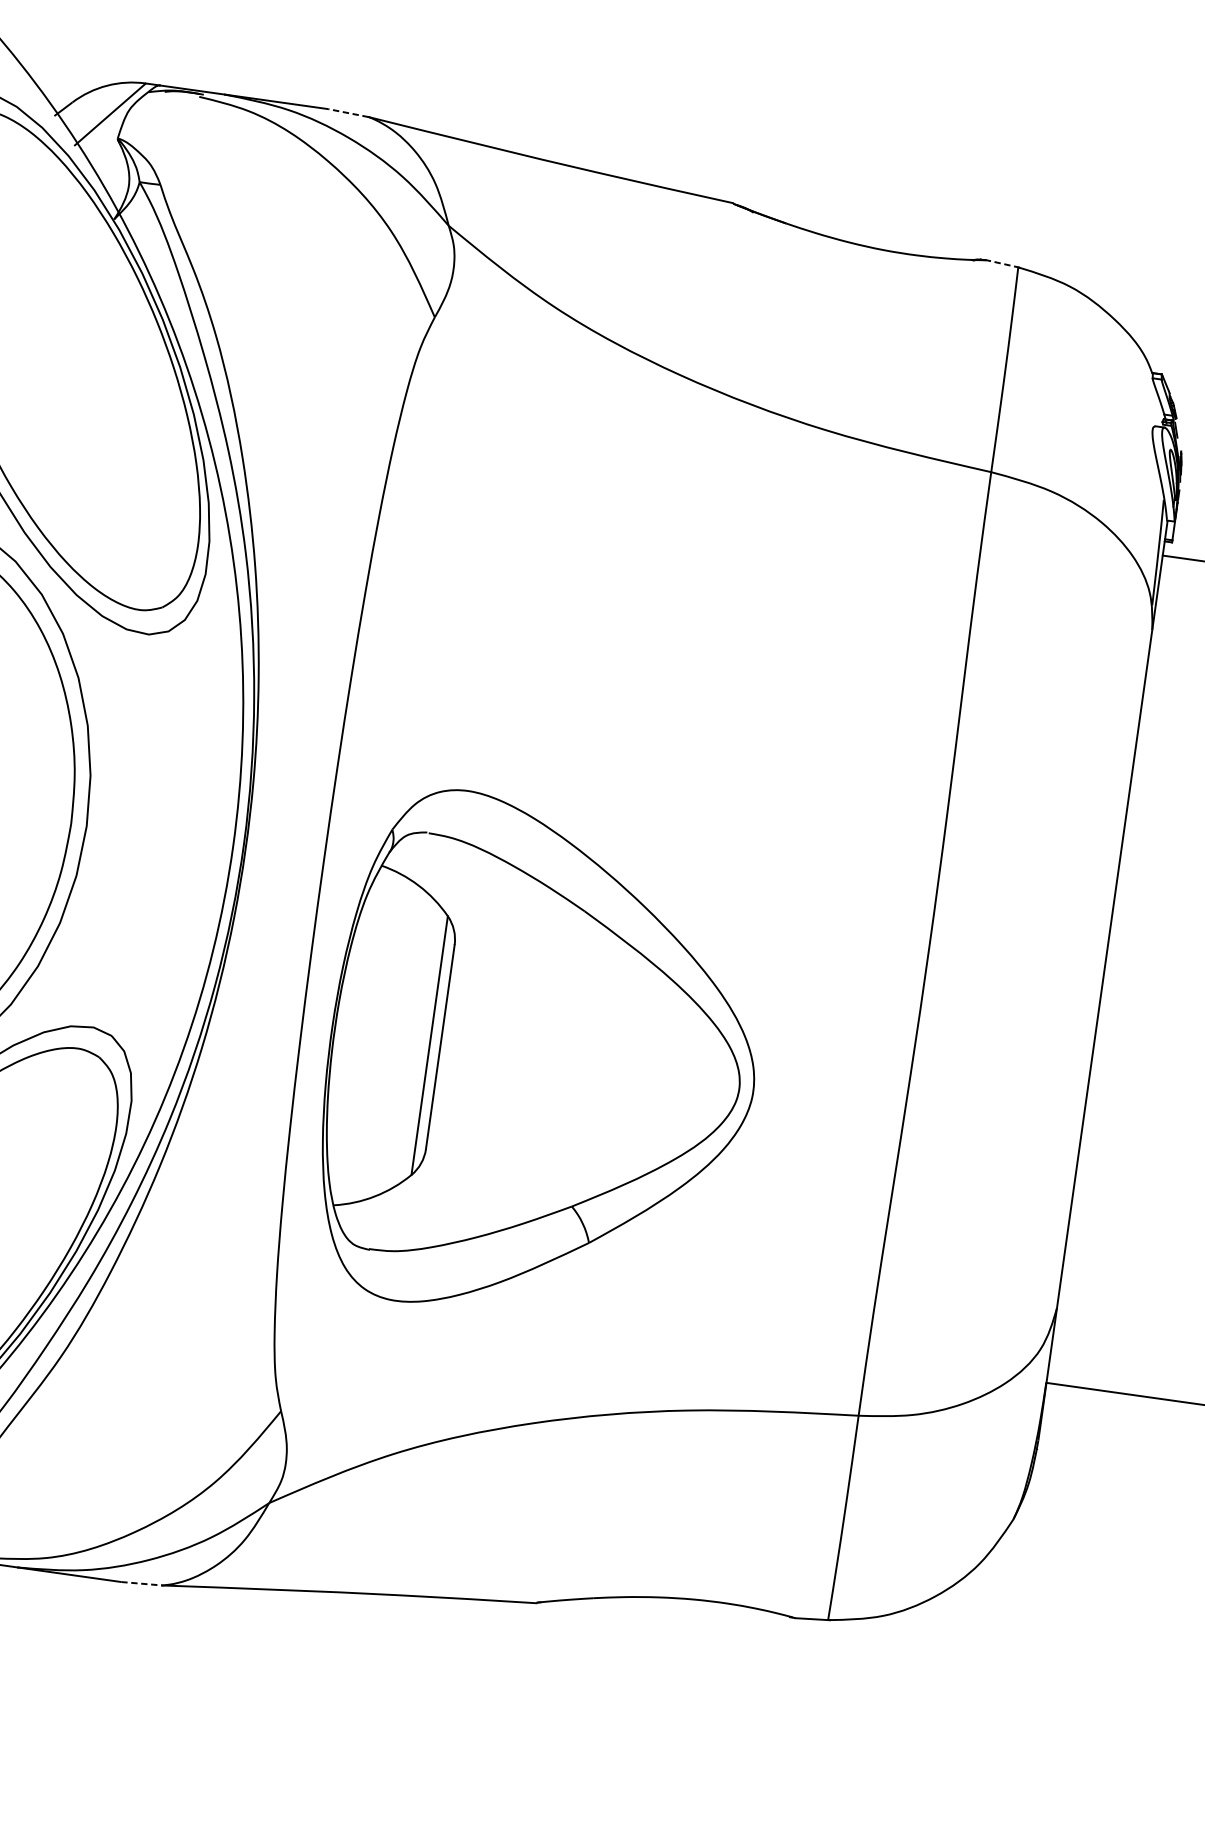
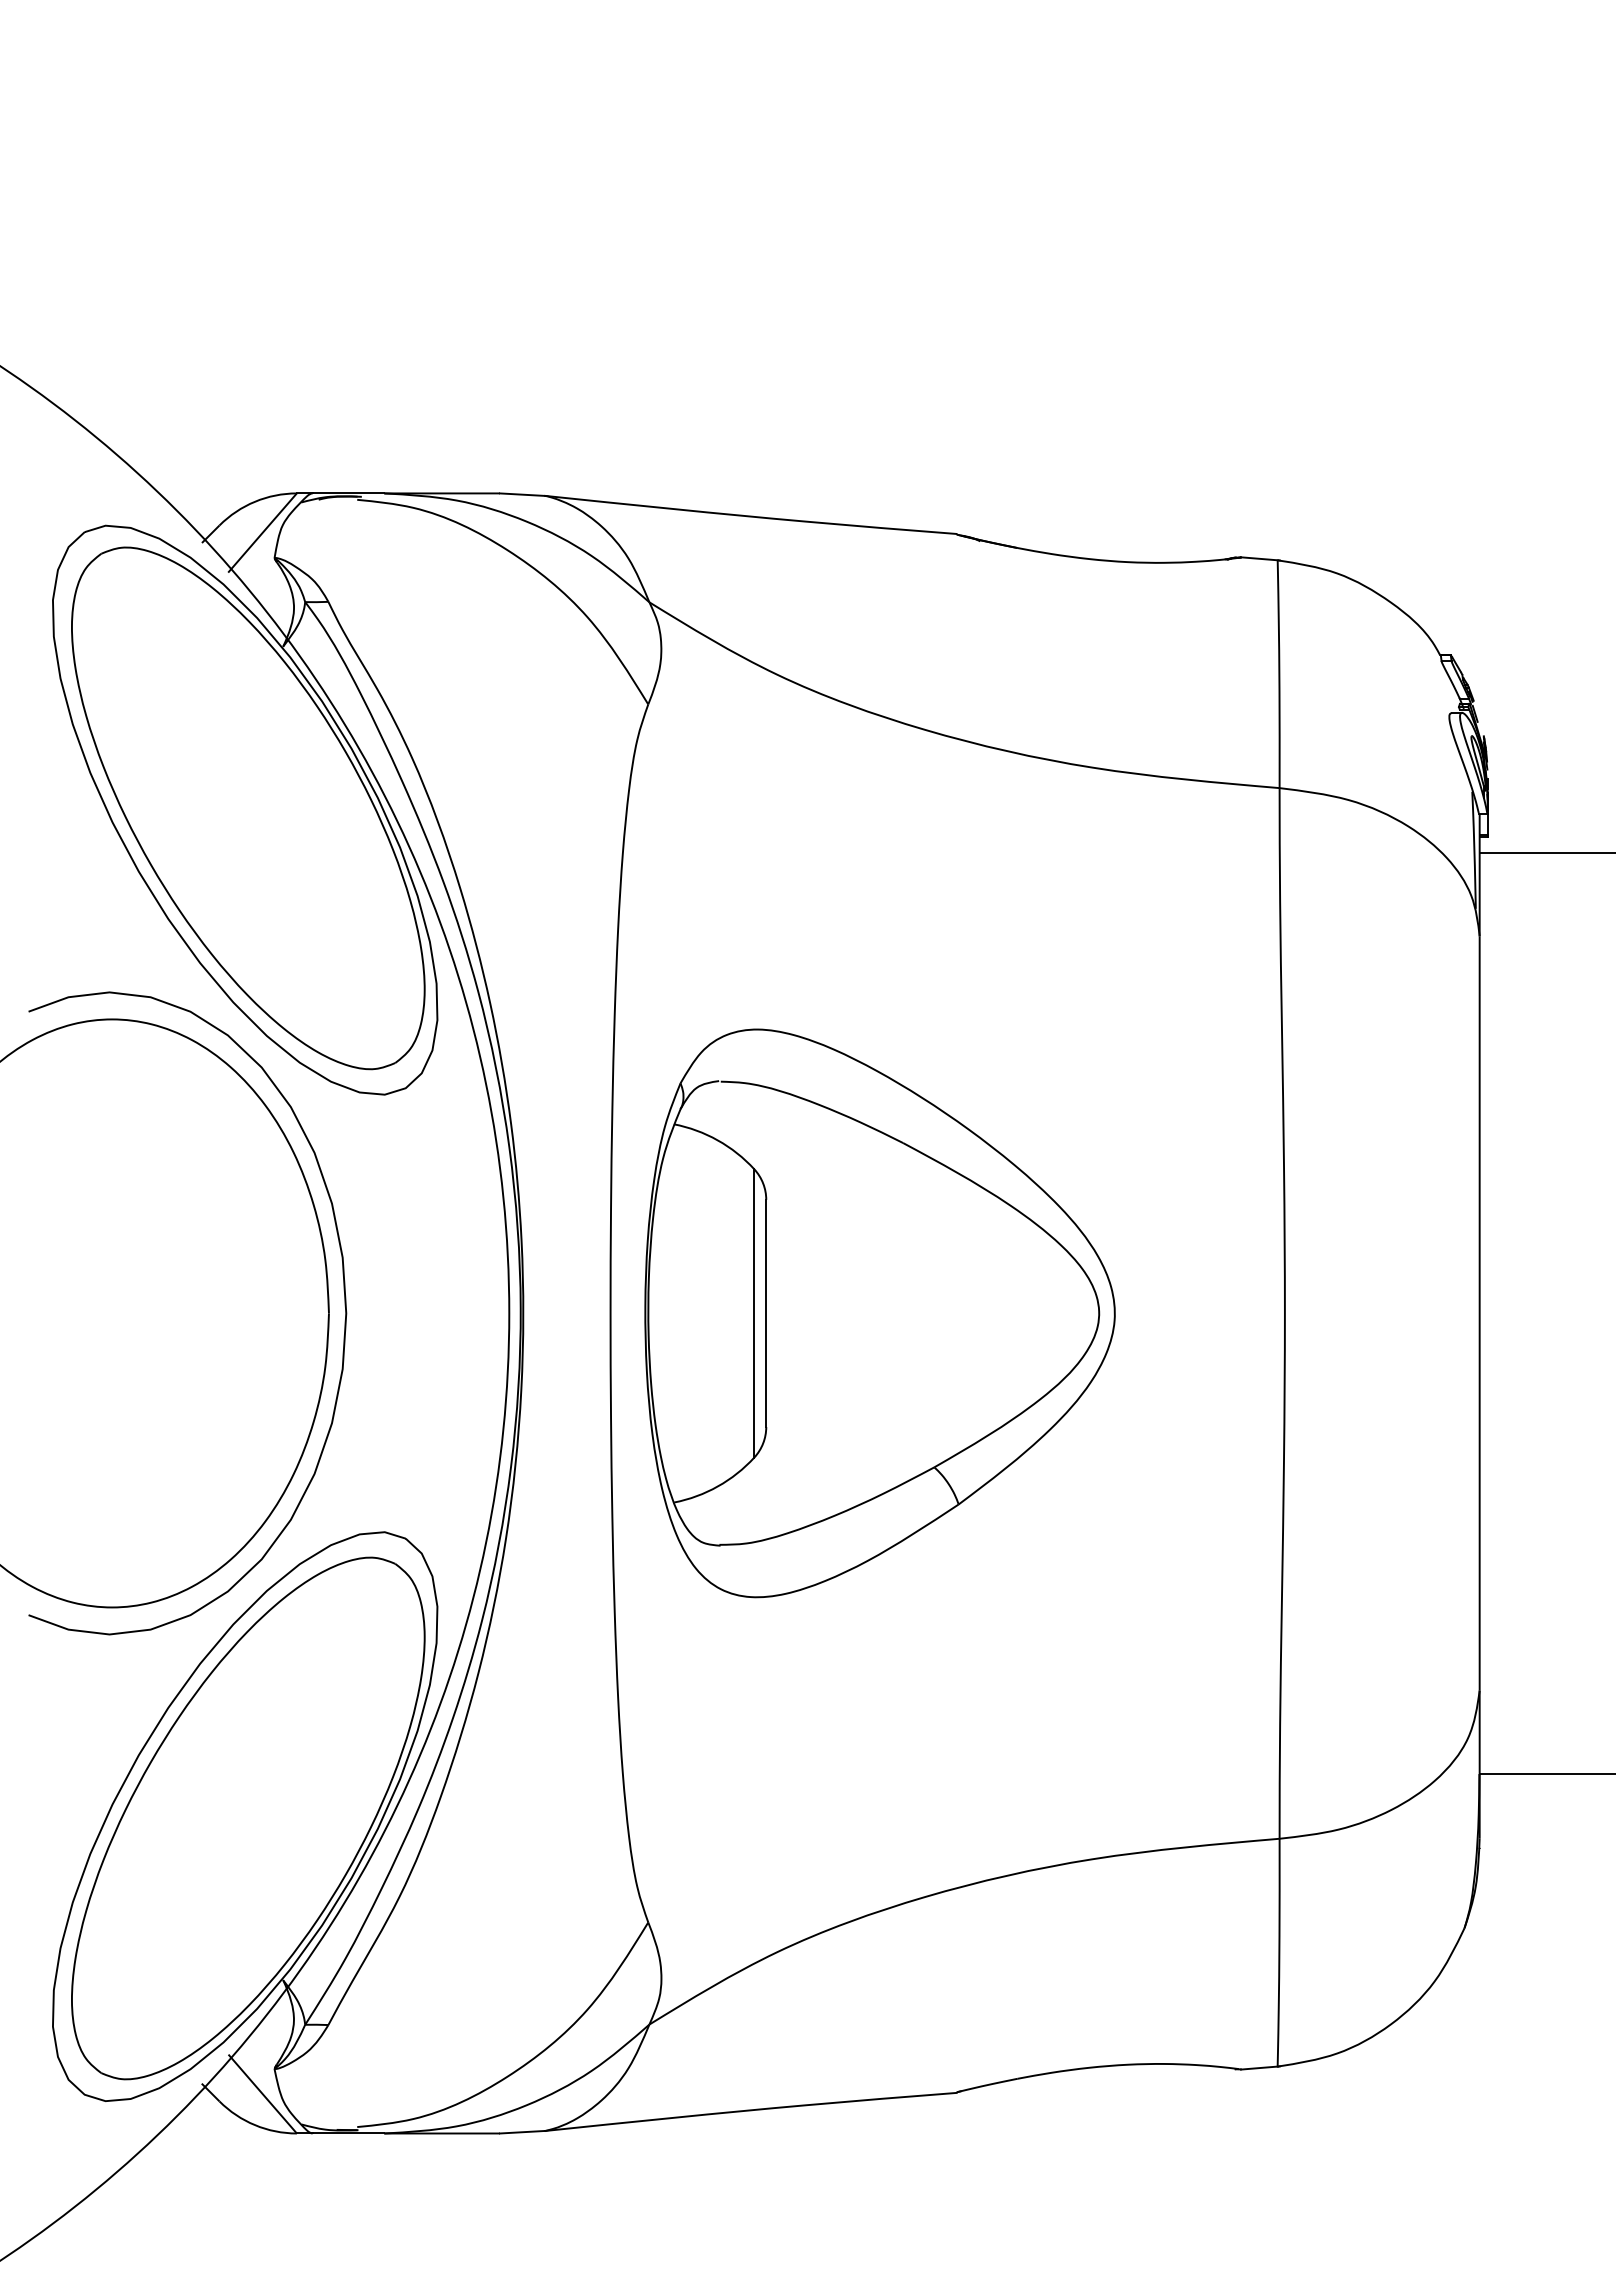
line: (348, 112) -> (522, 494), dashed -> solid
line: (1003, 263) -> (1260, 558), dashed -> solid
part: (542, 1061) -> (879, 1313), moved
line: (141, 1583) -> (522, 2132), dashed -> solid

